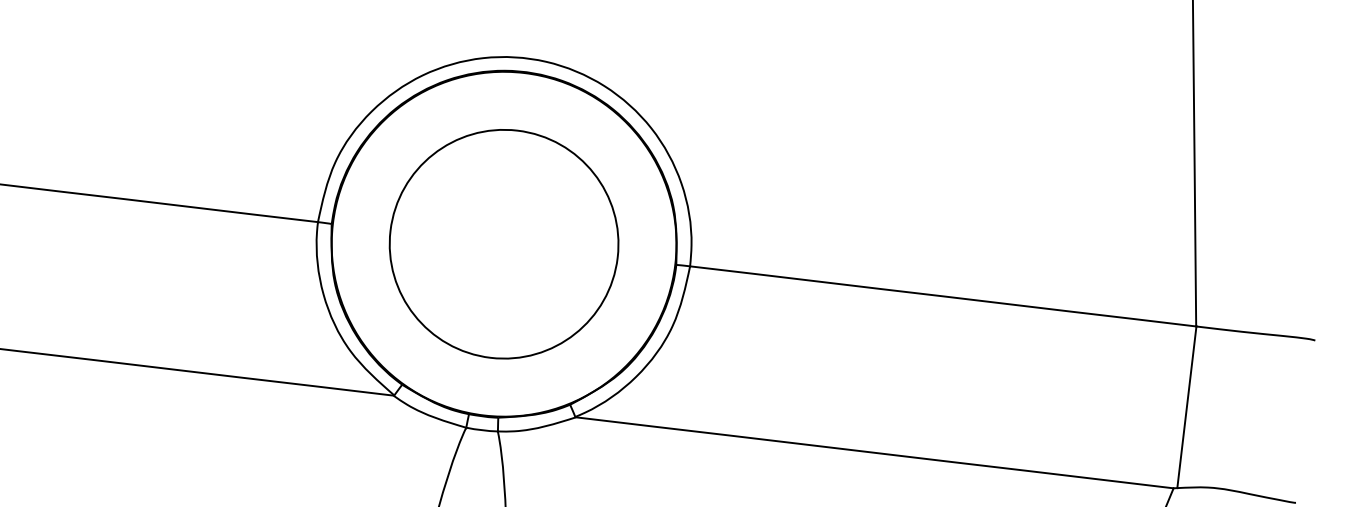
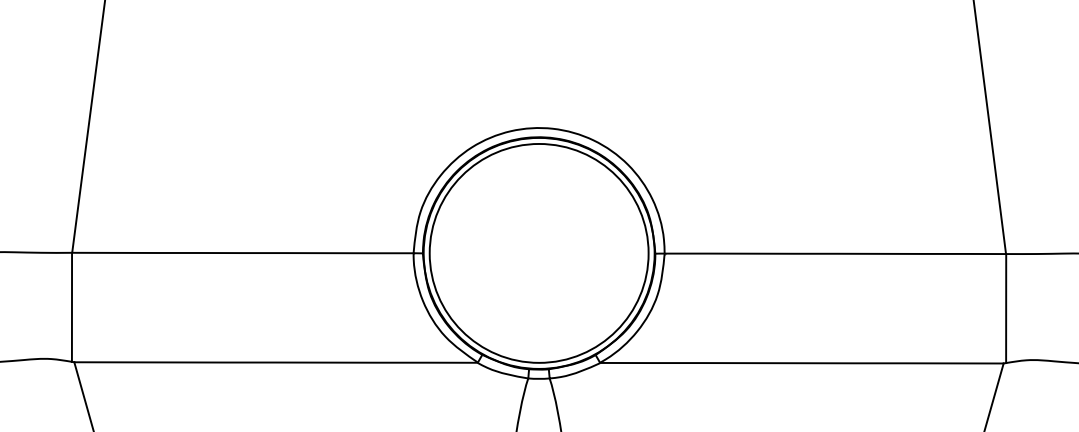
circle: (503, 242) -> (538, 252), size x1.43

